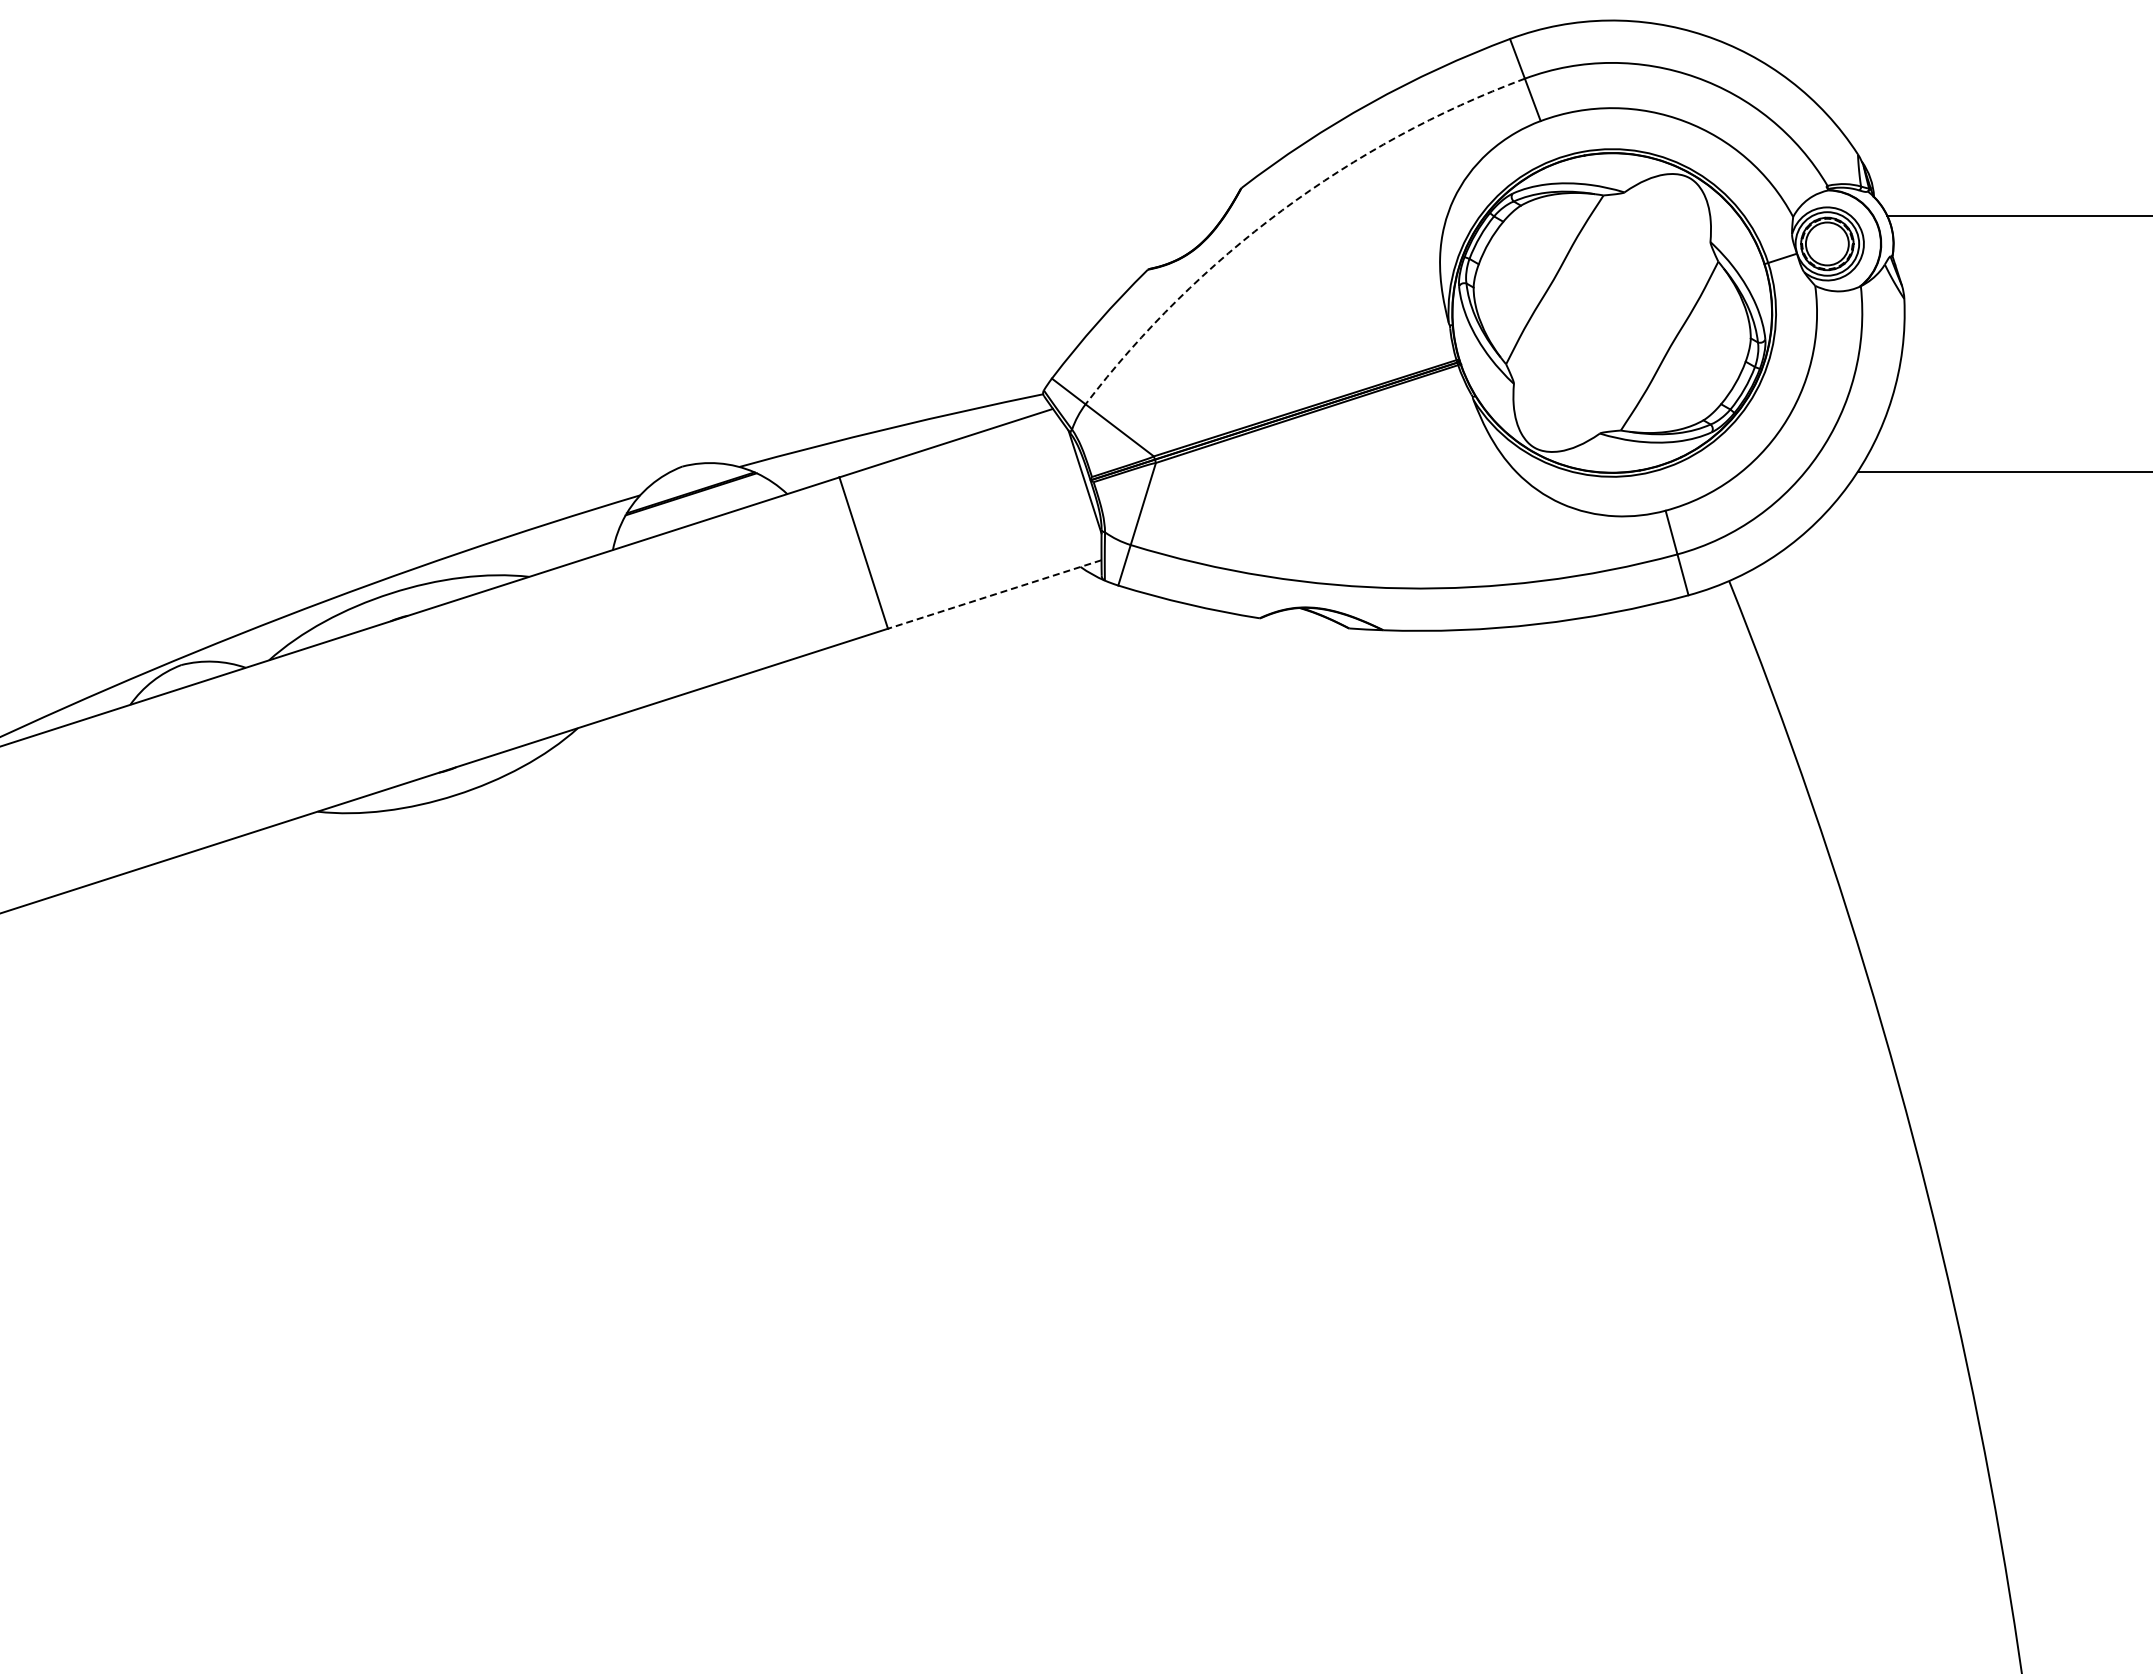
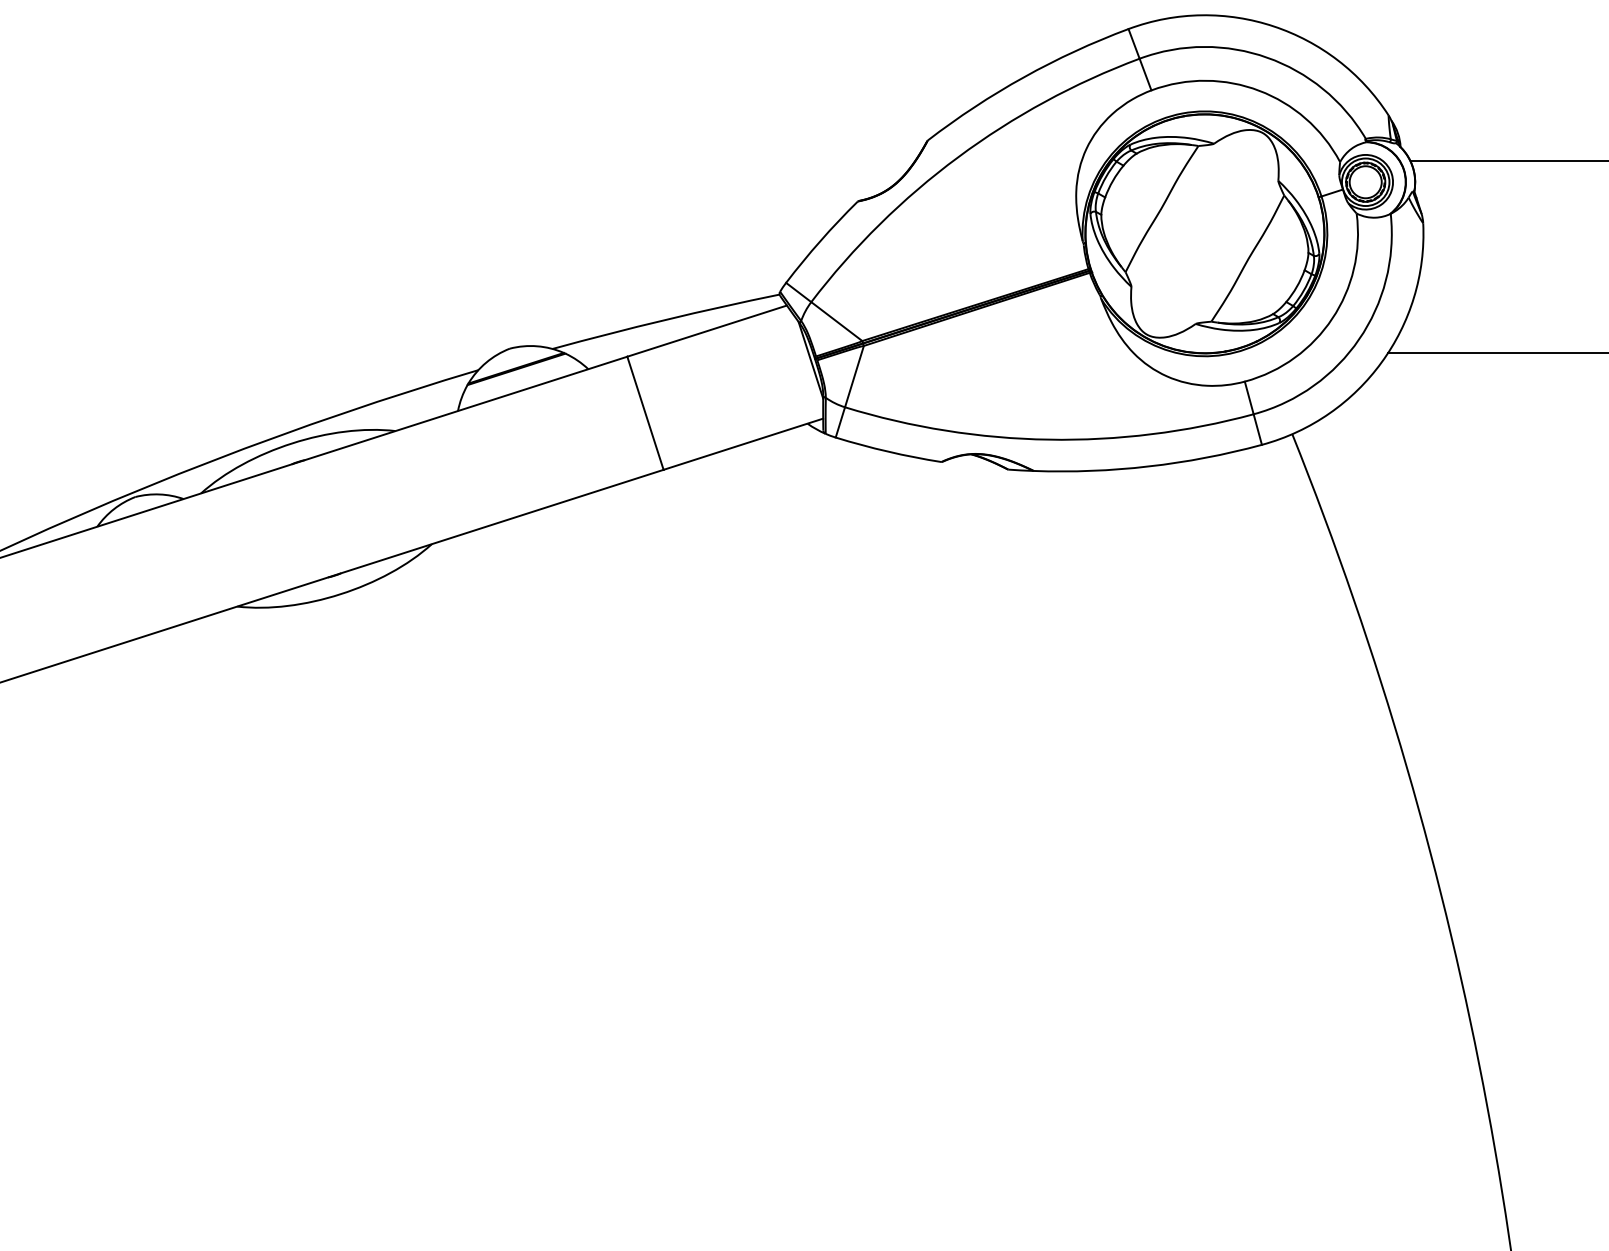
arc: (1282, 210) -> (958, 157), dashed -> solid
line: (994, 594) -> (743, 444), dashed -> solid

